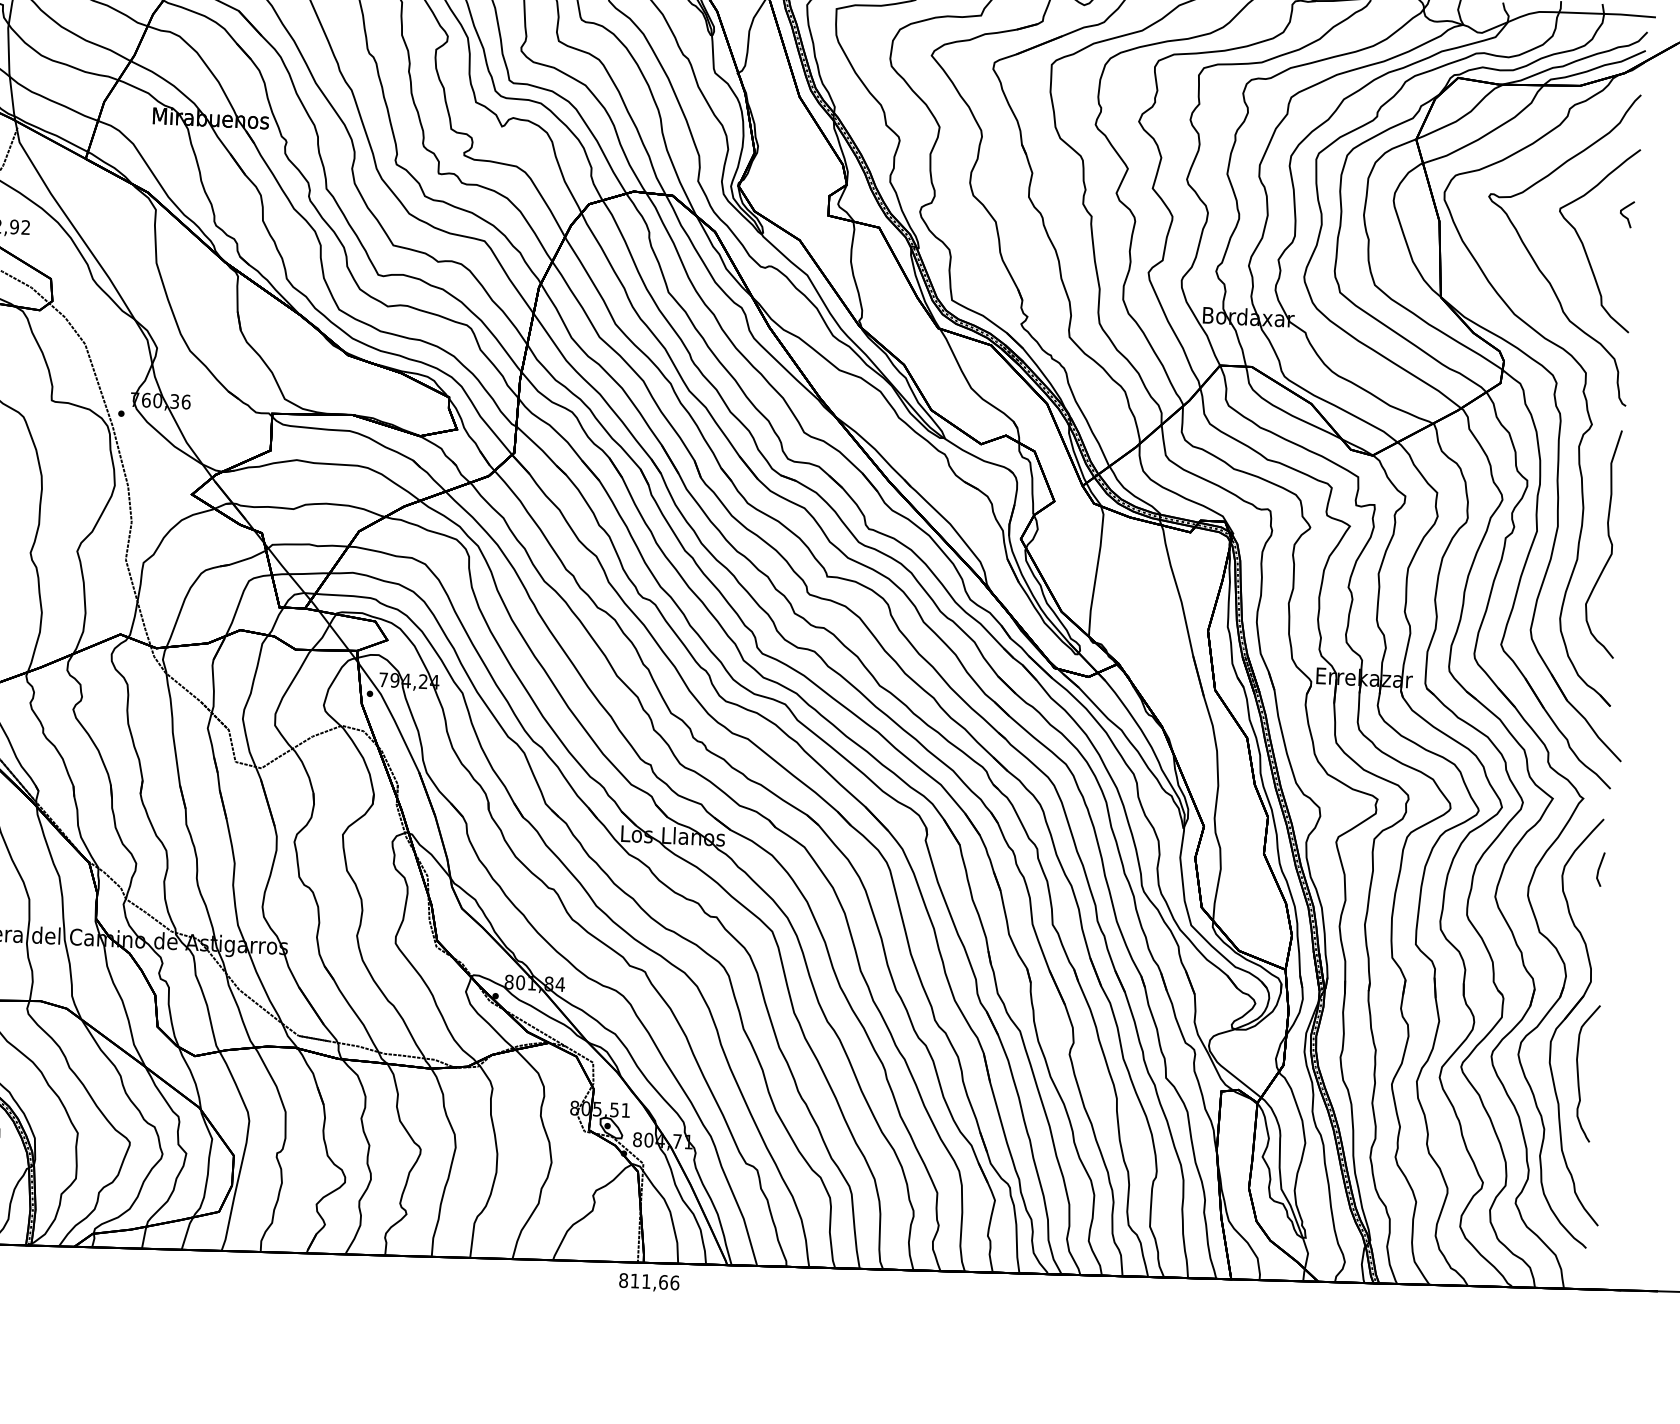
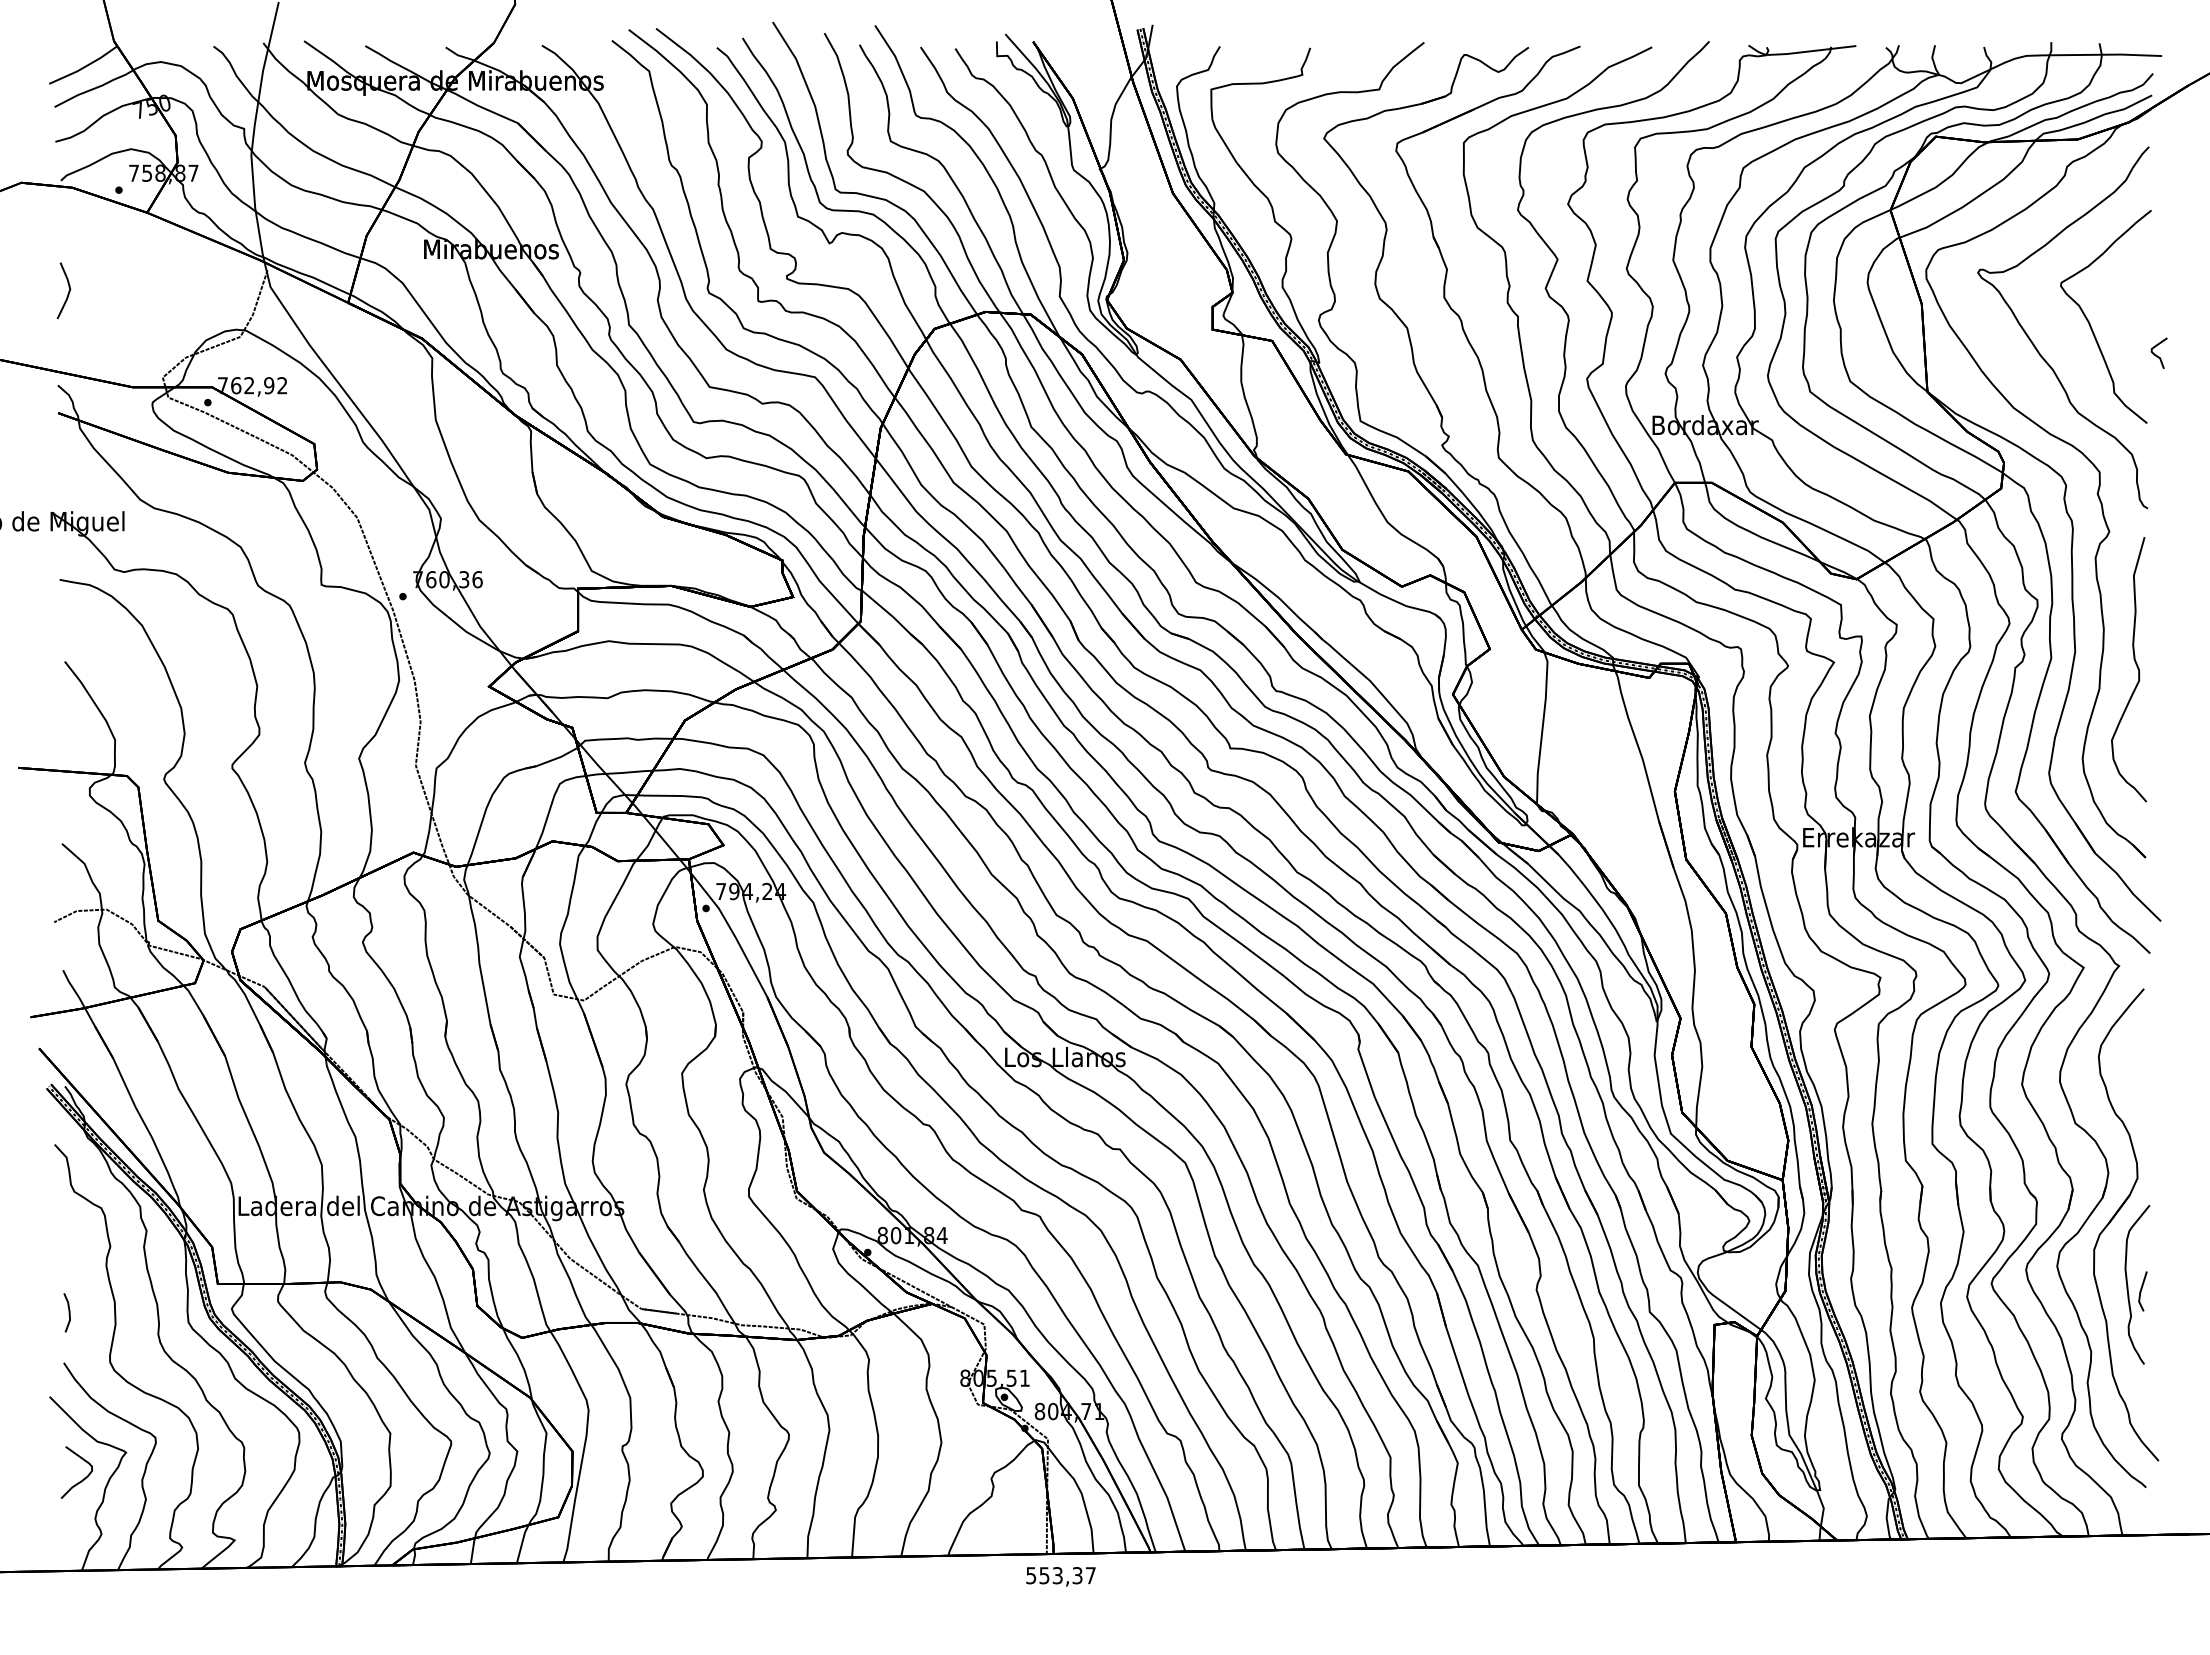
curve: (1624, 215) -> (2156, 354), moved
line: (1599, 869) -> (2141, 1291), moved
text: (649, 1281) -> (1061, 1575), 811,66 -> 553,37

